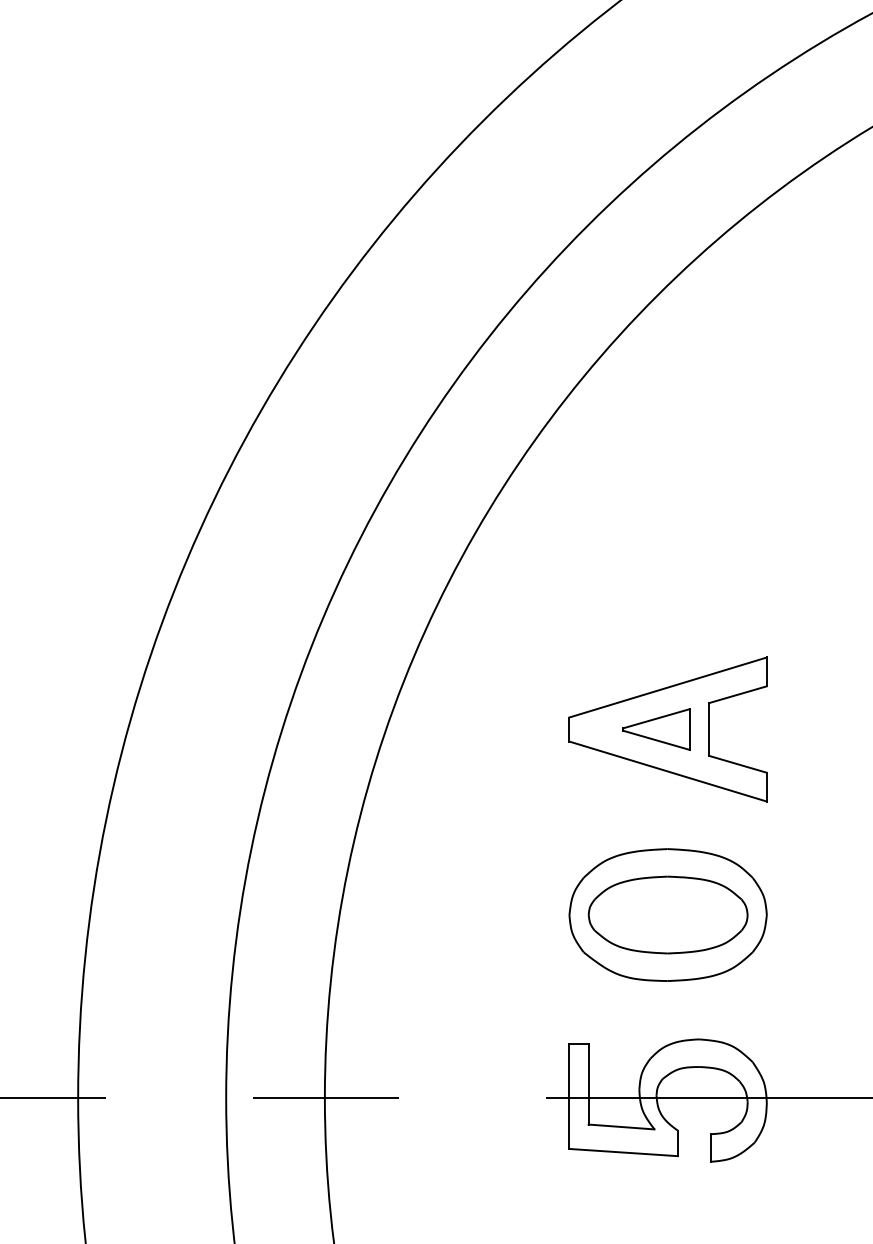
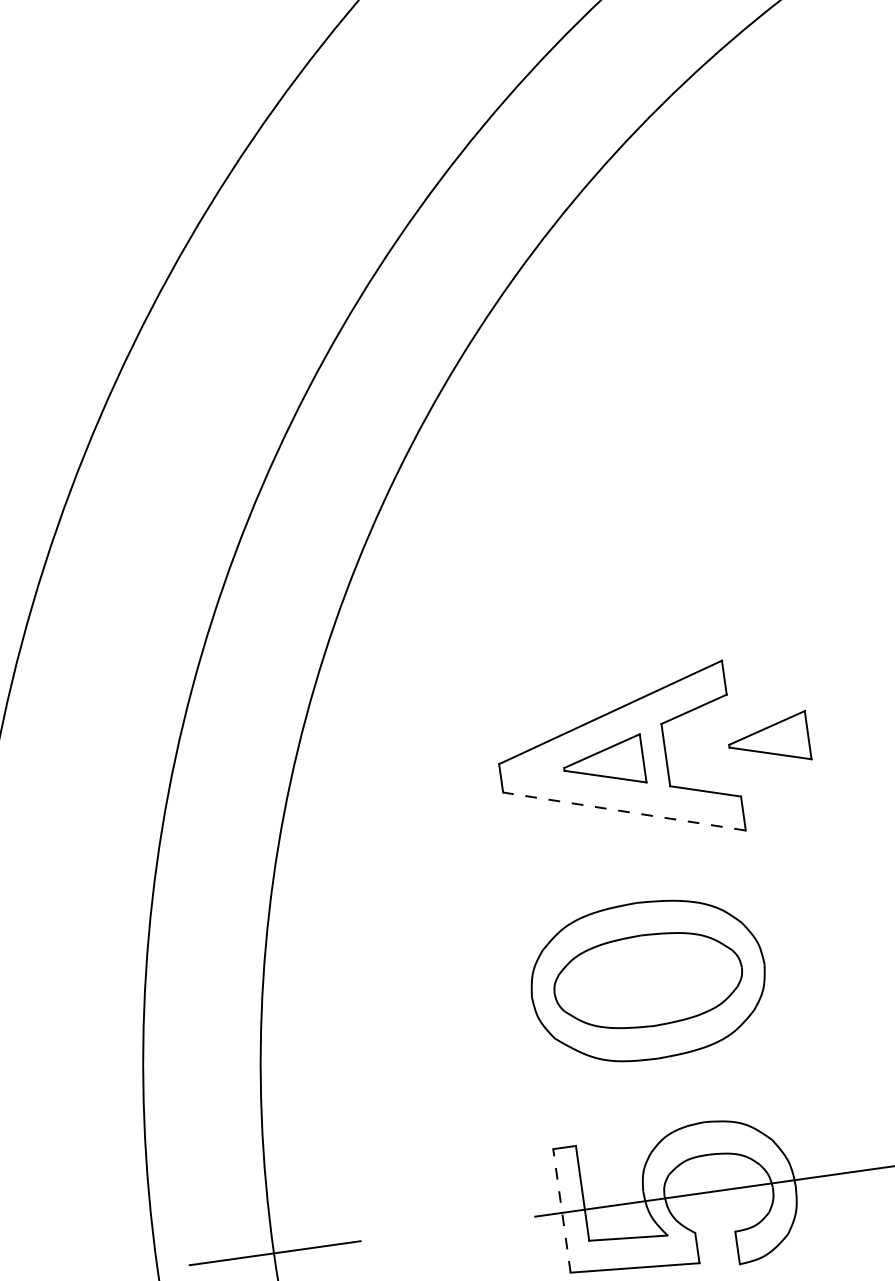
part: (796, 729) -> (768, 740), added
line: (667, 771) -> (623, 811), solid -> dashed
line: (569, 1096) -> (562, 1210), solid -> dashed

